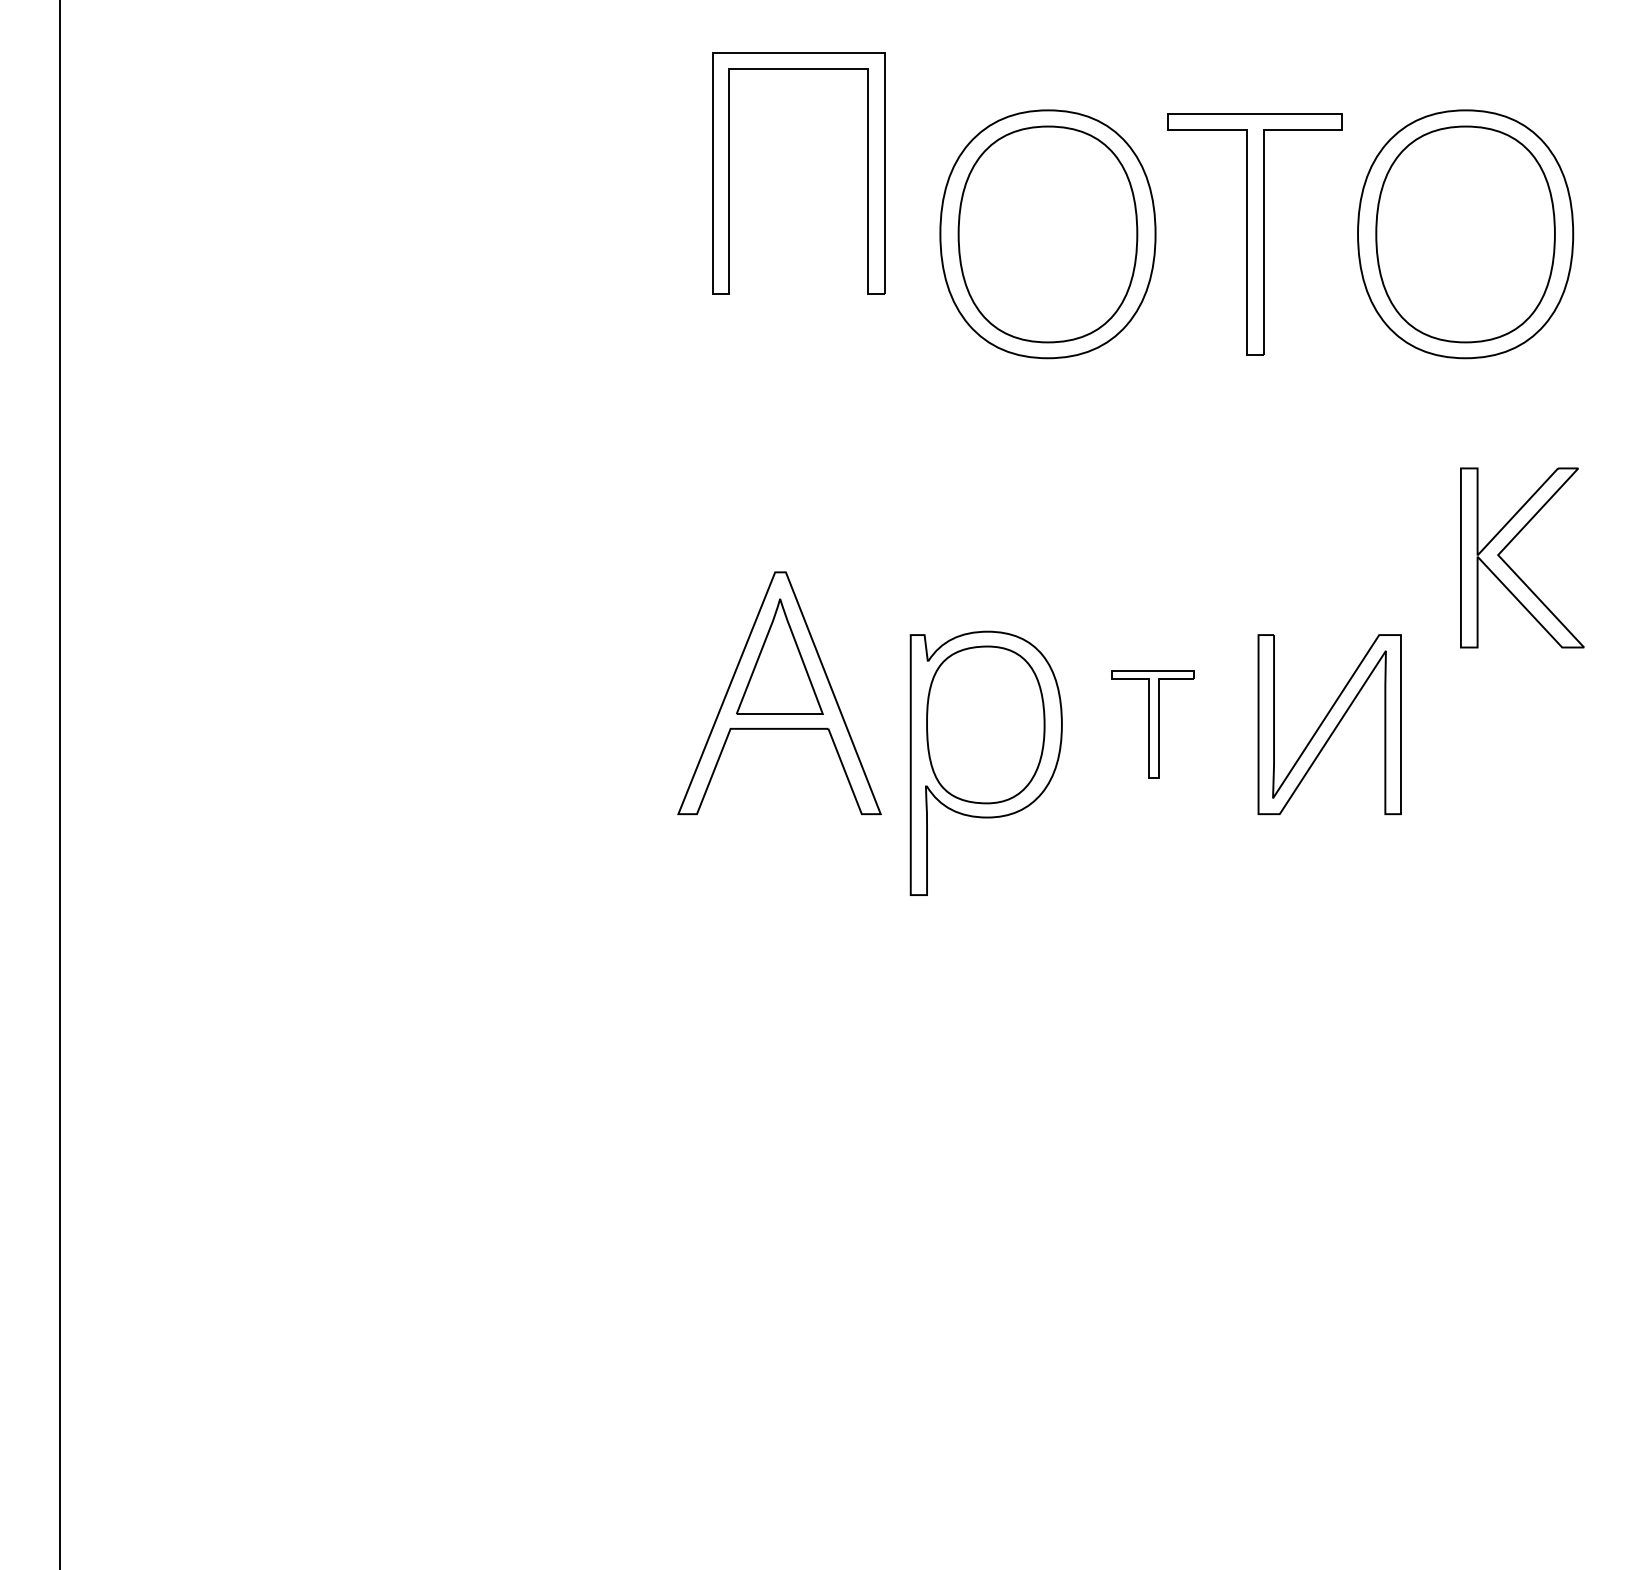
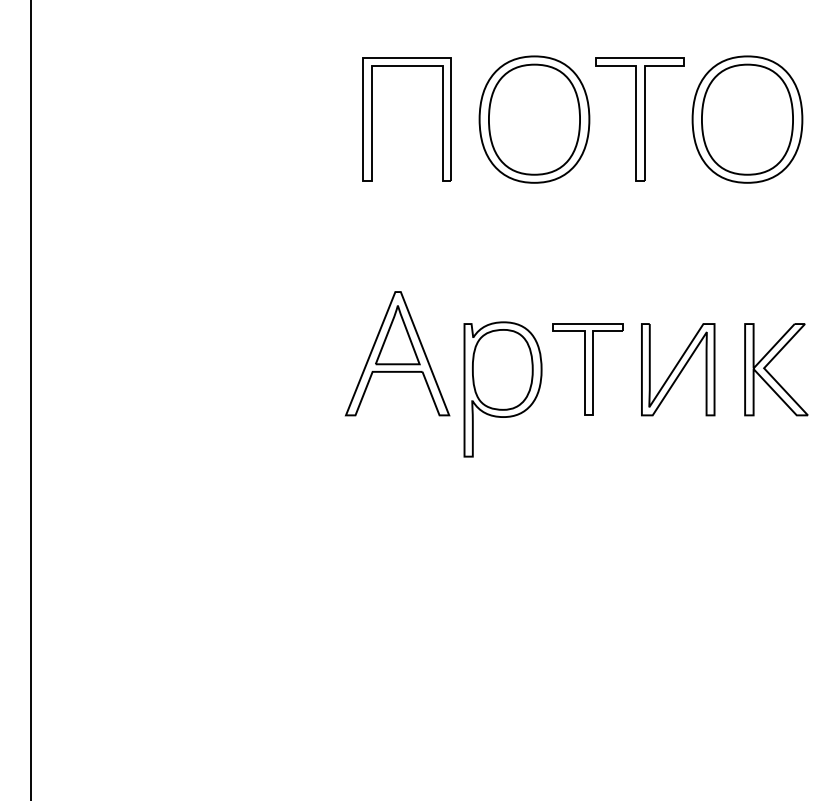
part: (730, 173) -> (372, 119), moved
part: (1512, 567) -> (771, 374), moved
part: (1151, 724) -> (587, 369), size x1.67

